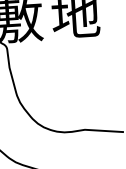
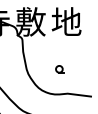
part: (69, 92) -> (59, 69), added

